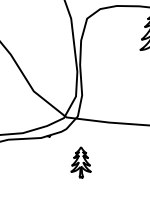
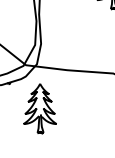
part: (80, 162) -> (39, 108), size x1.67

